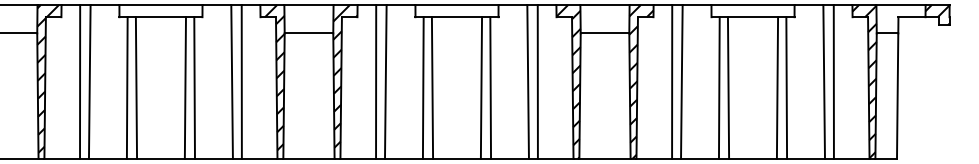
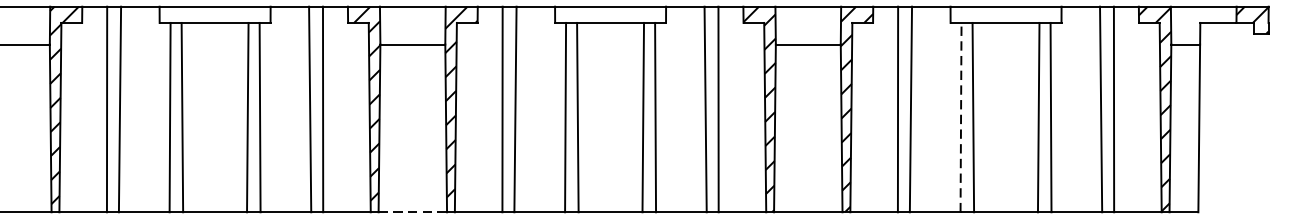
line: (719, 88) -> (961, 118), solid -> dashed
line: (308, 158) -> (412, 211), solid -> dashed

